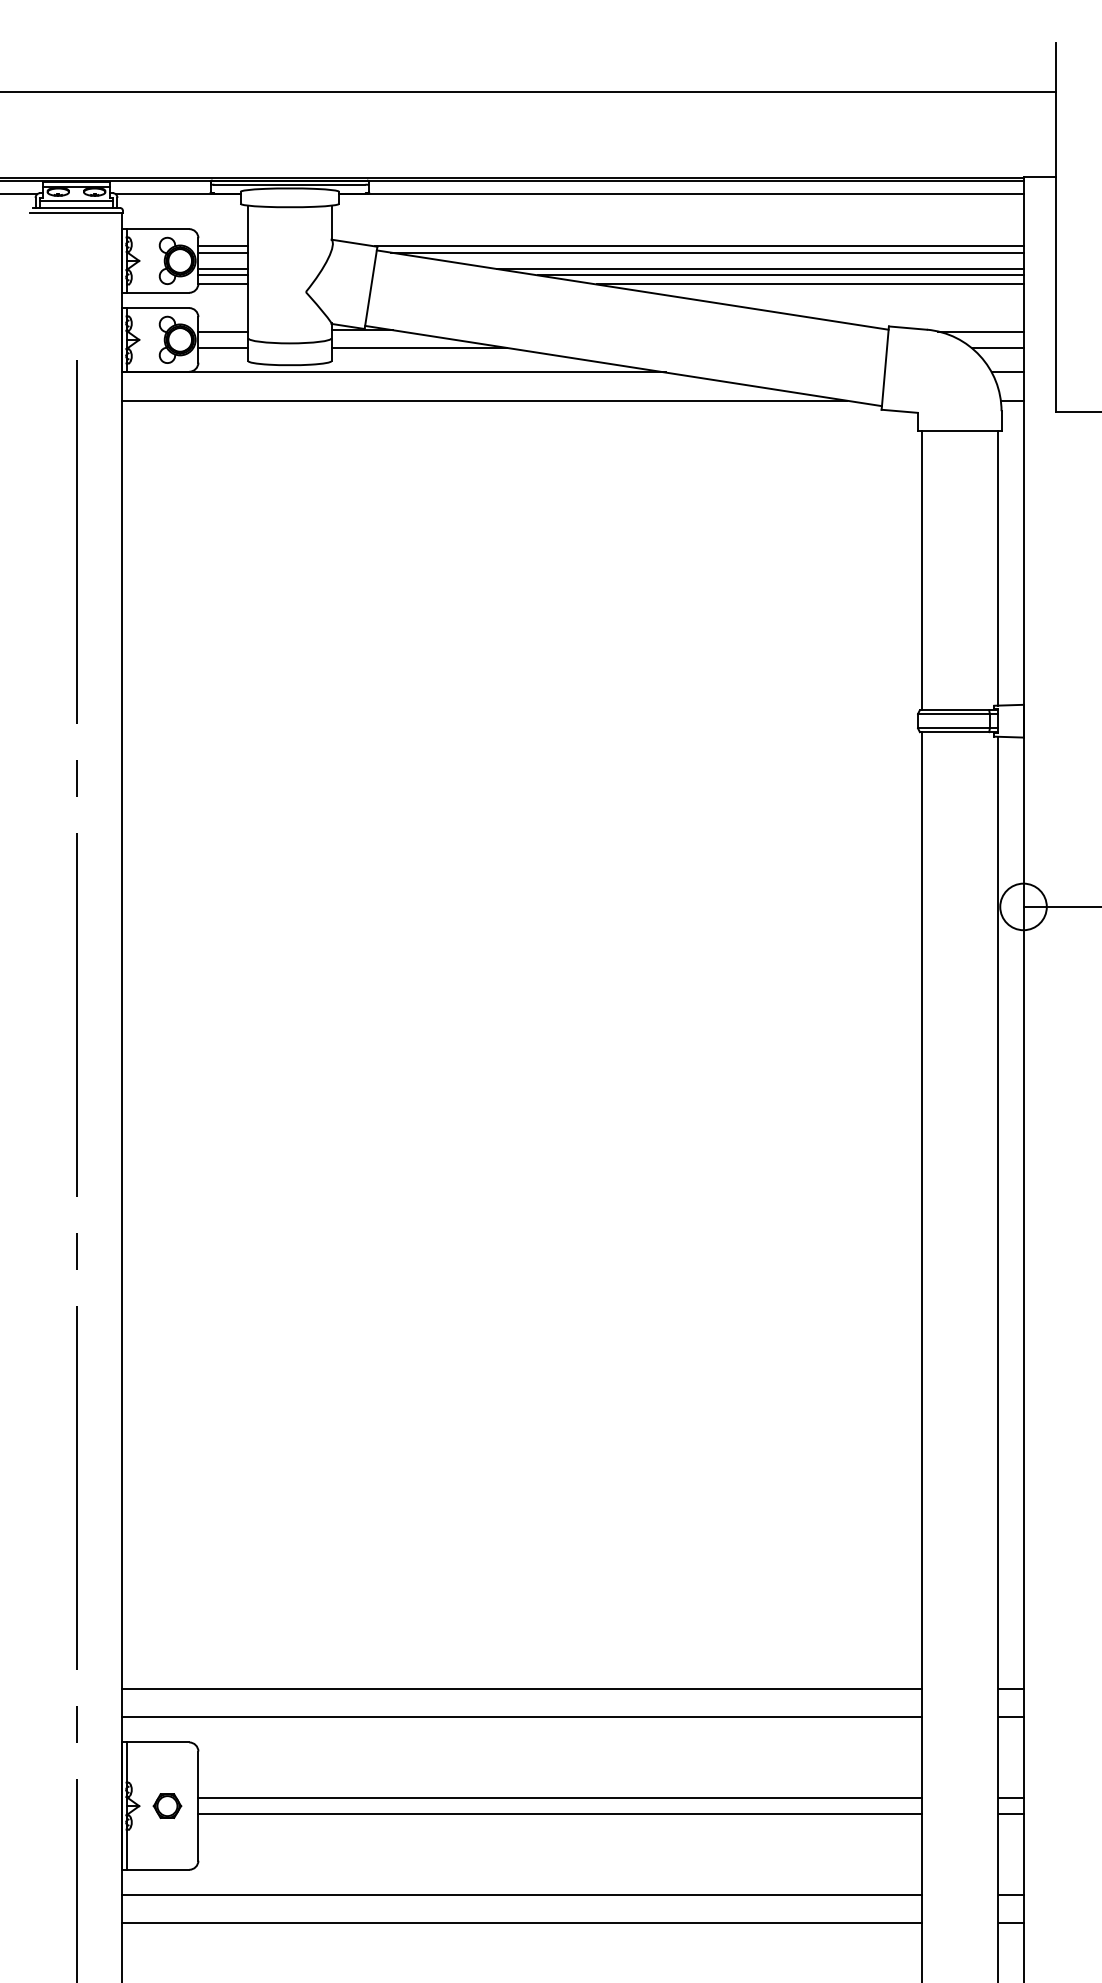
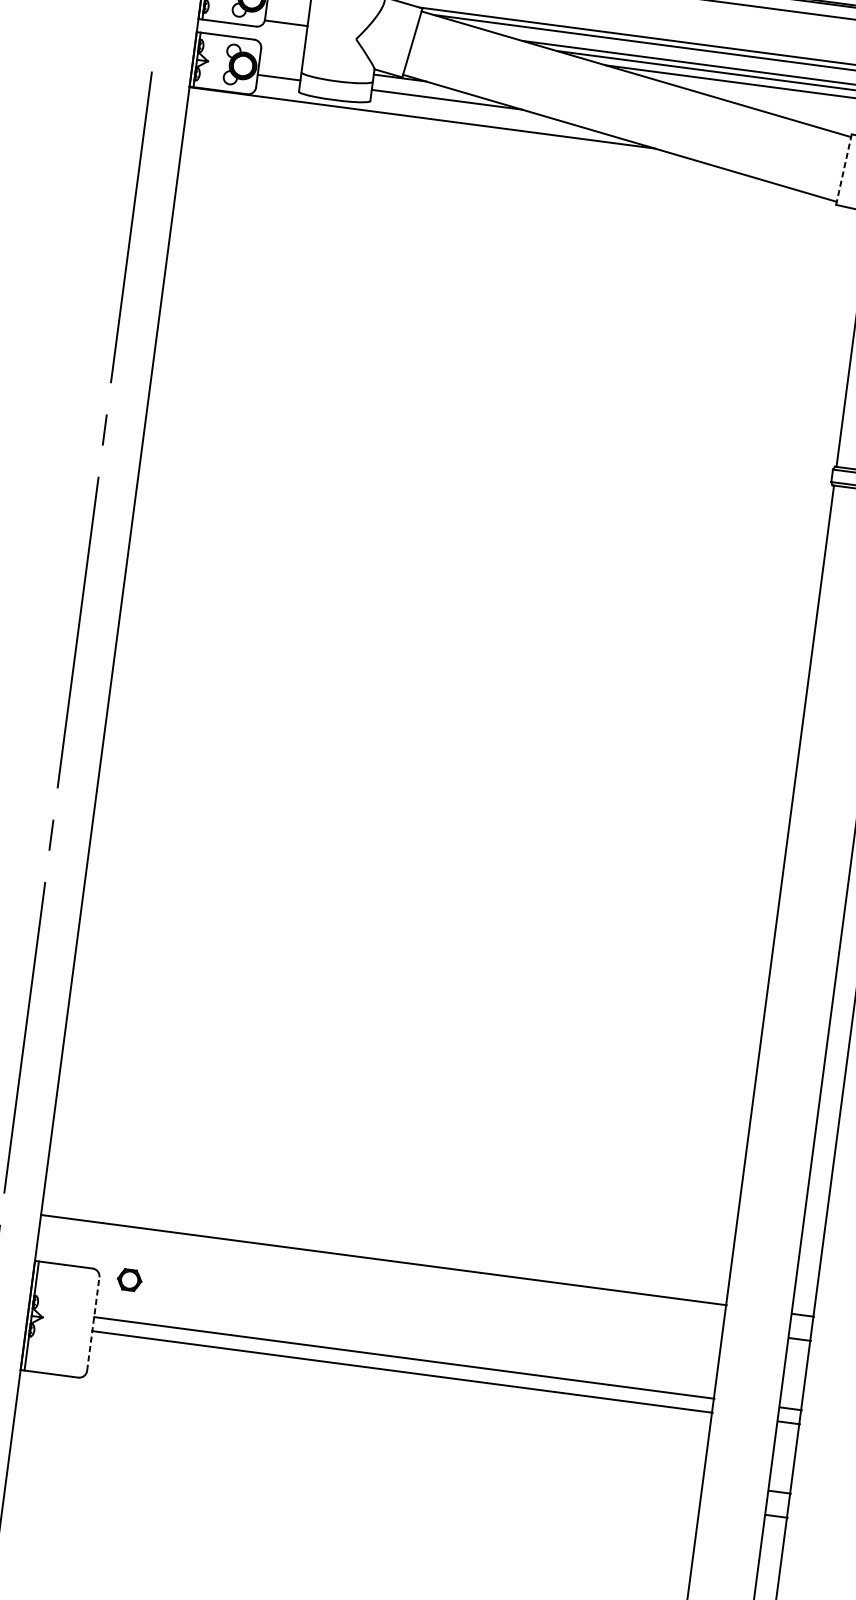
line: (223, 268) -> (288, 9), removed
line: (223, 275) -> (287, 15), removed
line: (223, 331) -> (281, 63), removed
line: (885, 368) -> (844, 169), solid -> dashed
line: (484, 400) -> (496, 152), removed
line: (522, 1716) -> (381, 1283), removed
part: (167, 1805) -> (129, 1279), moved
line: (198, 1806) -> (93, 1324), solid -> dashed
line: (522, 1895) -> (360, 1437), removed
line: (522, 1923) -> (357, 1461), removed

